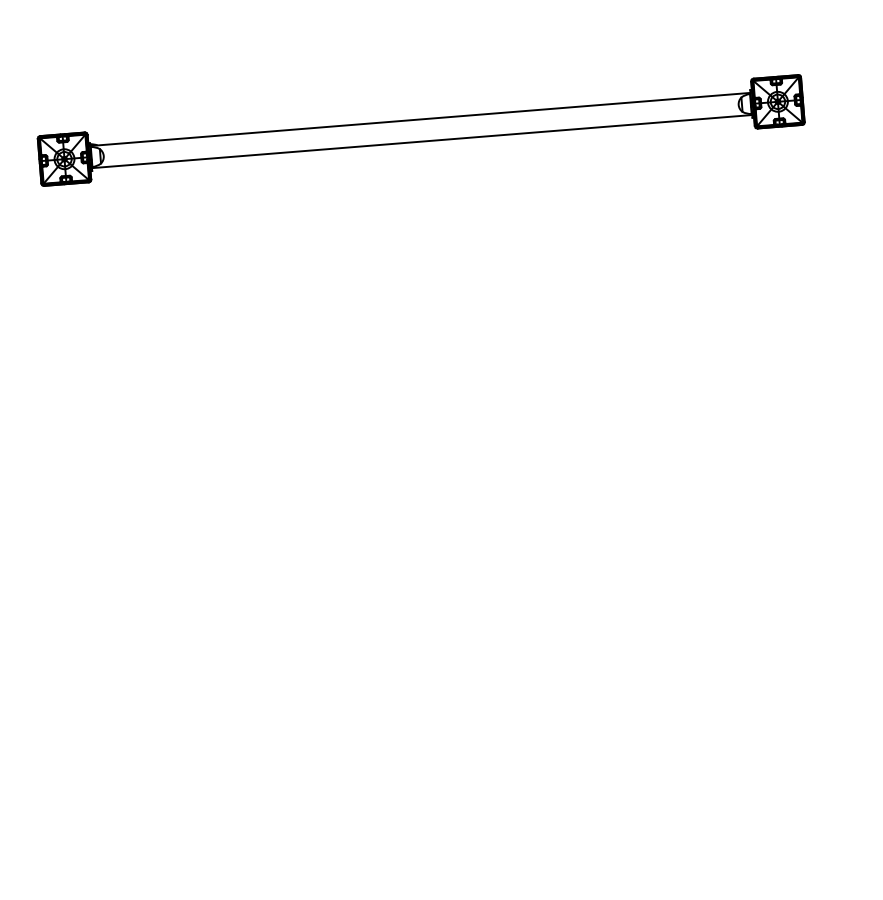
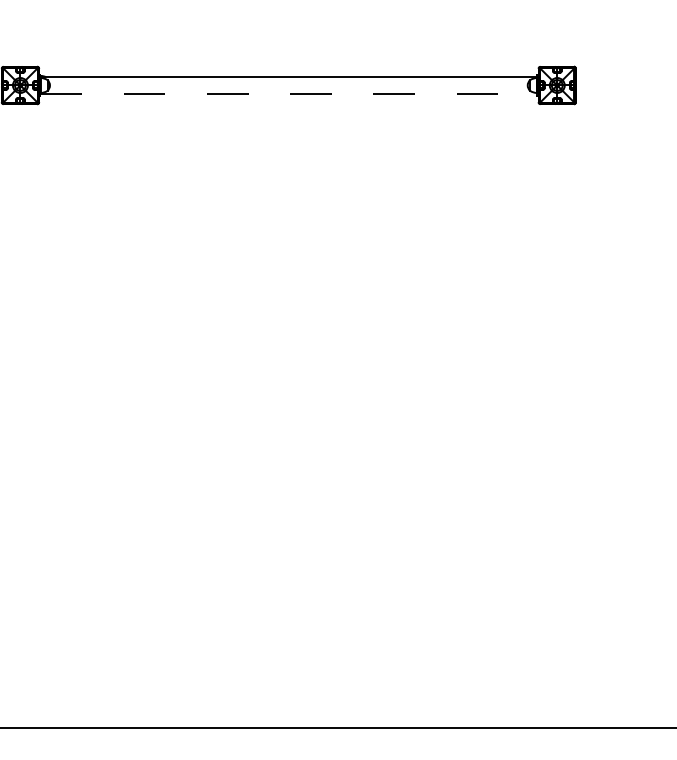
line: (422, 141) -> (289, 93), solid -> dashed

